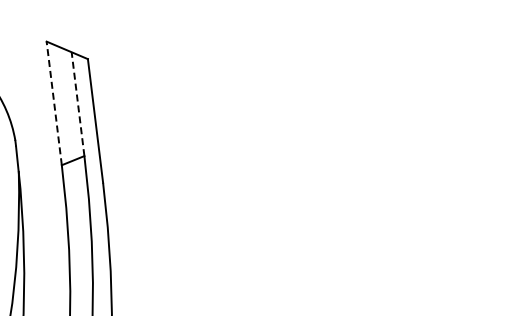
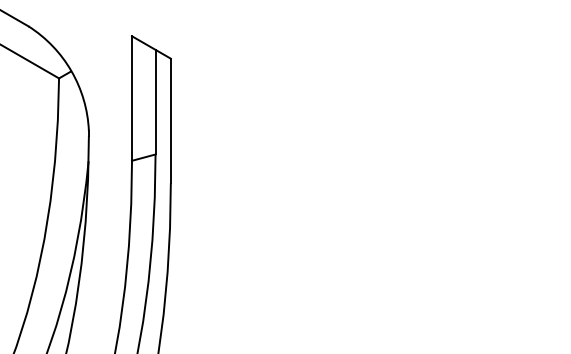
line: (54, 103) -> (132, 98), dashed -> solid
line: (77, 103) -> (155, 101), dashed -> solid

